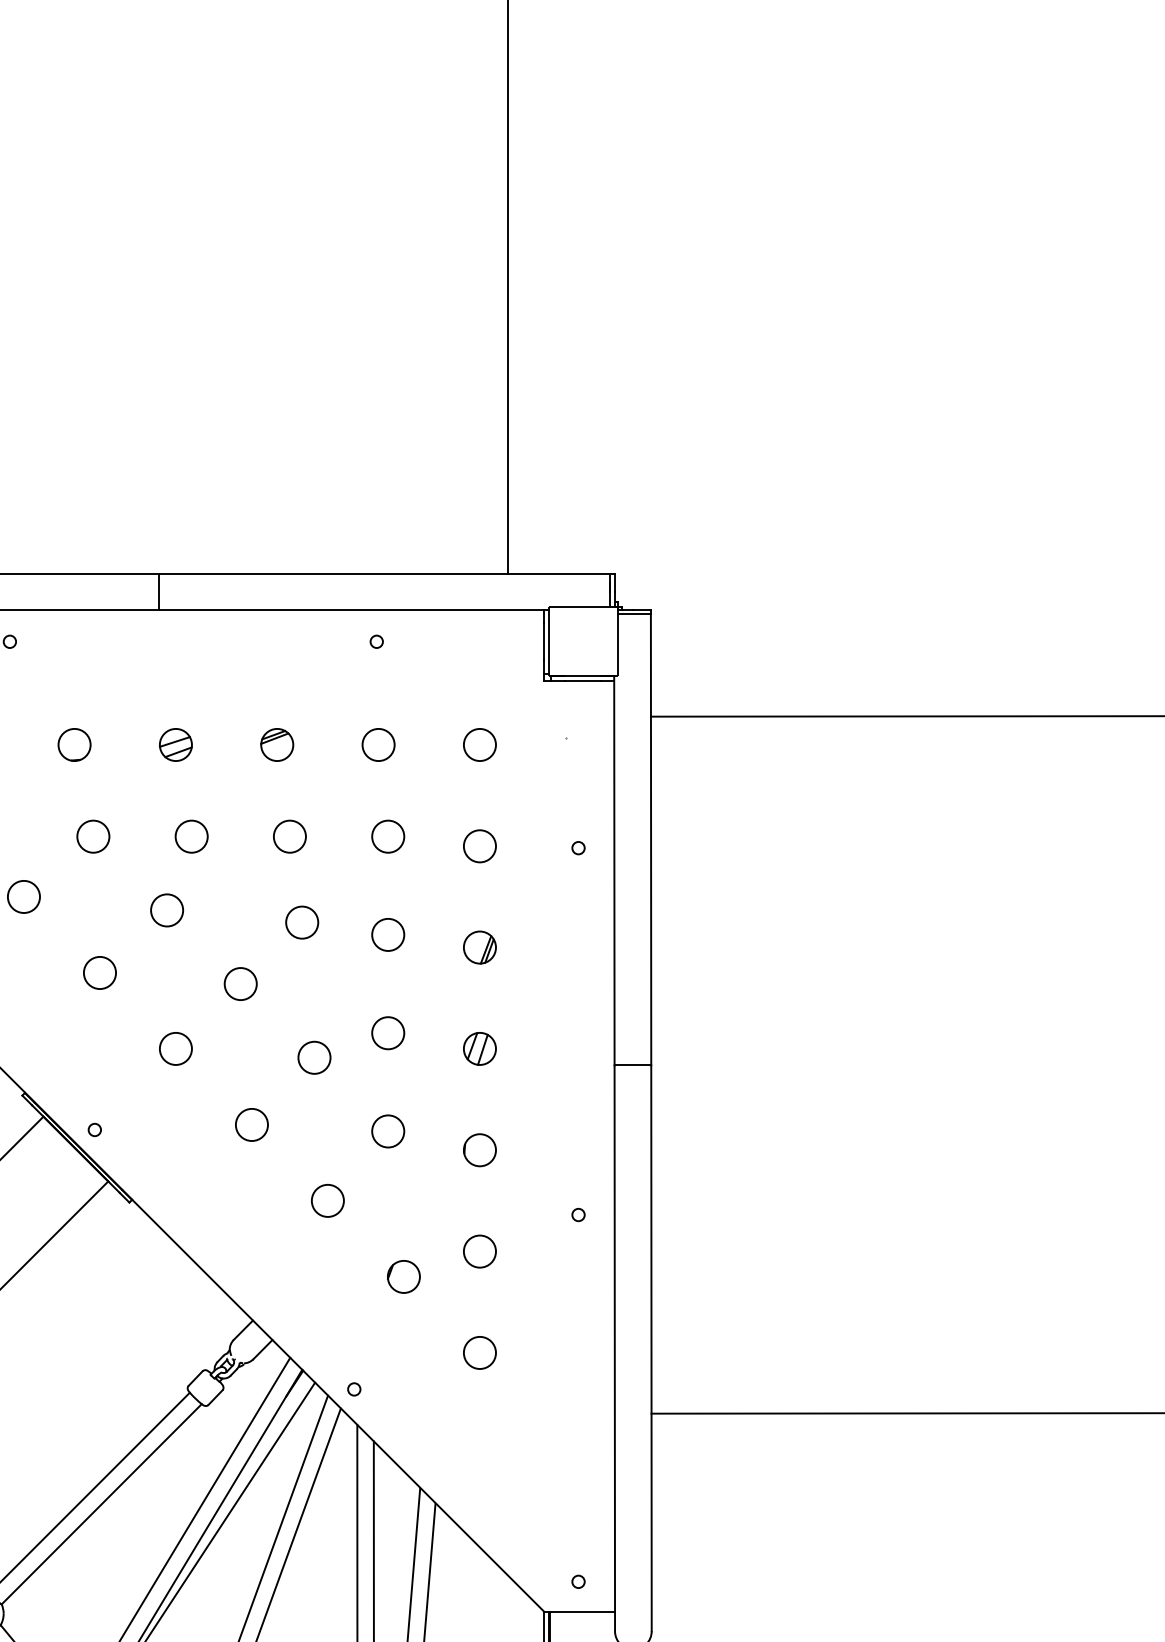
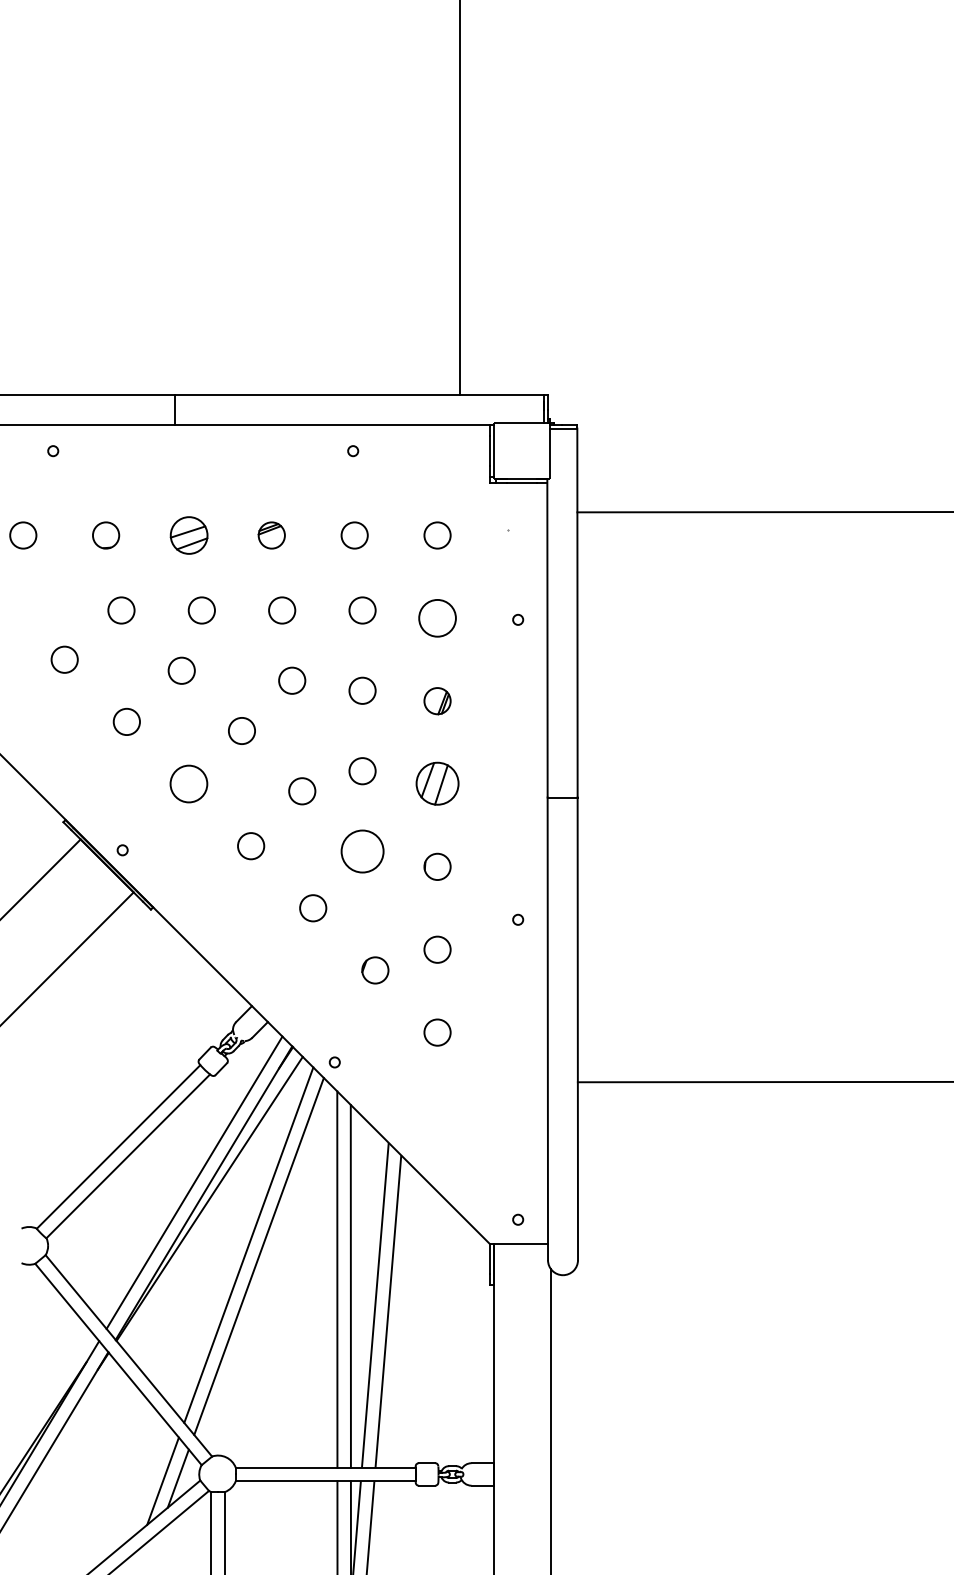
part: (175, 744) -> (188, 535), size x1.4
part: (479, 846) -> (437, 618), size x1.4
part: (175, 1048) -> (188, 783), size x1.4
part: (479, 1049) -> (437, 784), size x1.6
part: (388, 1131) -> (362, 851), size x1.6

